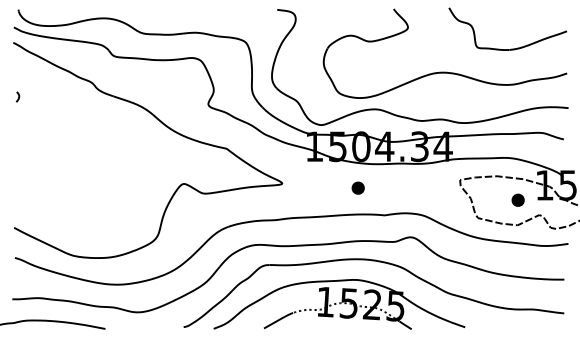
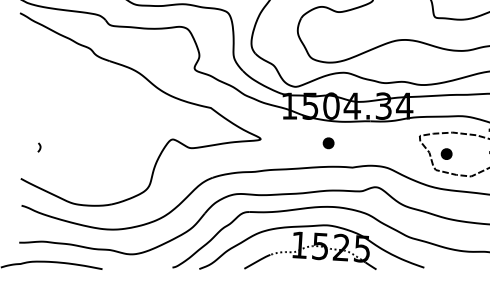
curve: (18, 96) -> (39, 147), moved
part: (517, 199) -> (446, 153), moved

